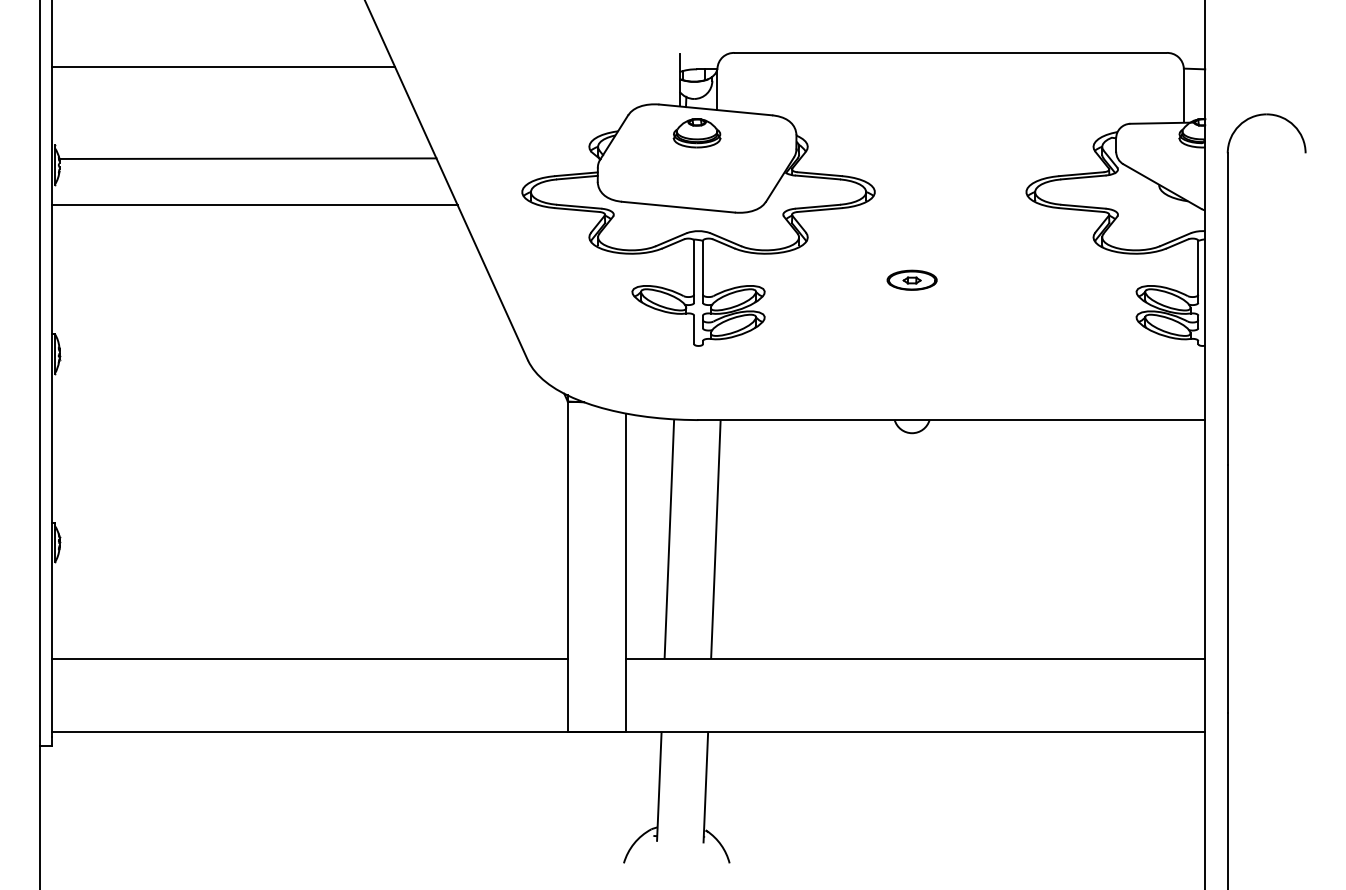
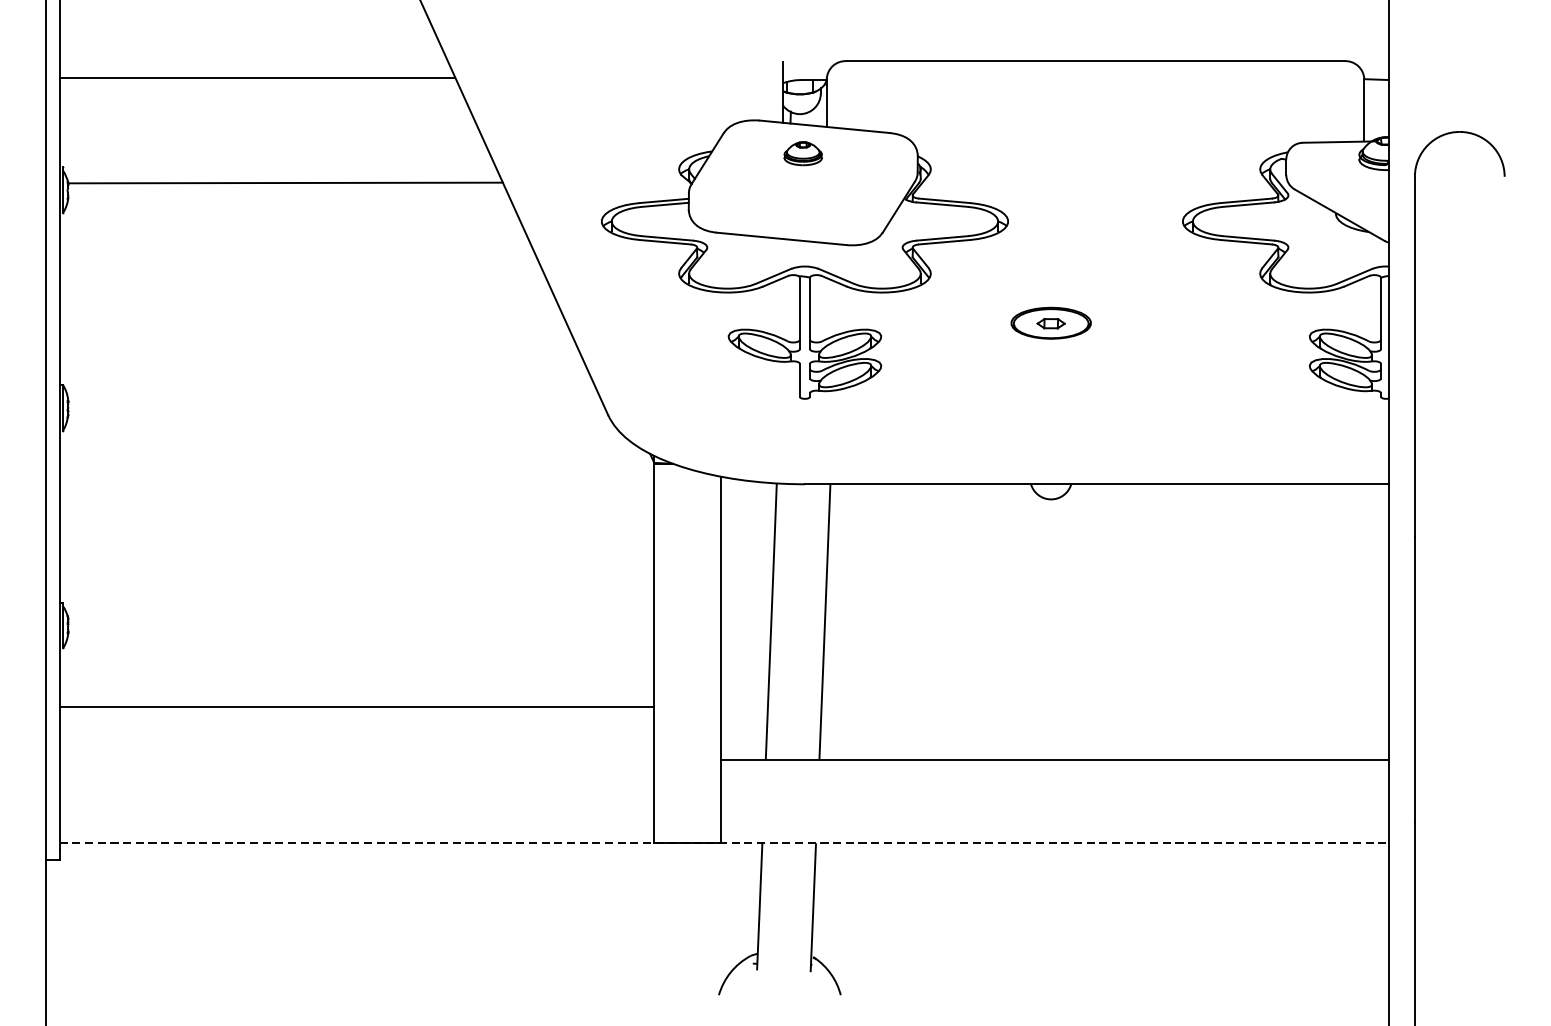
part: (696, 133) -> (802, 153), size x0.7
line: (254, 204) -> (293, 235), removed
part: (911, 279) -> (1050, 322), size x1.4
line: (309, 658) -> (356, 706), moved
line: (628, 731) -> (724, 843), solid -> dashed

